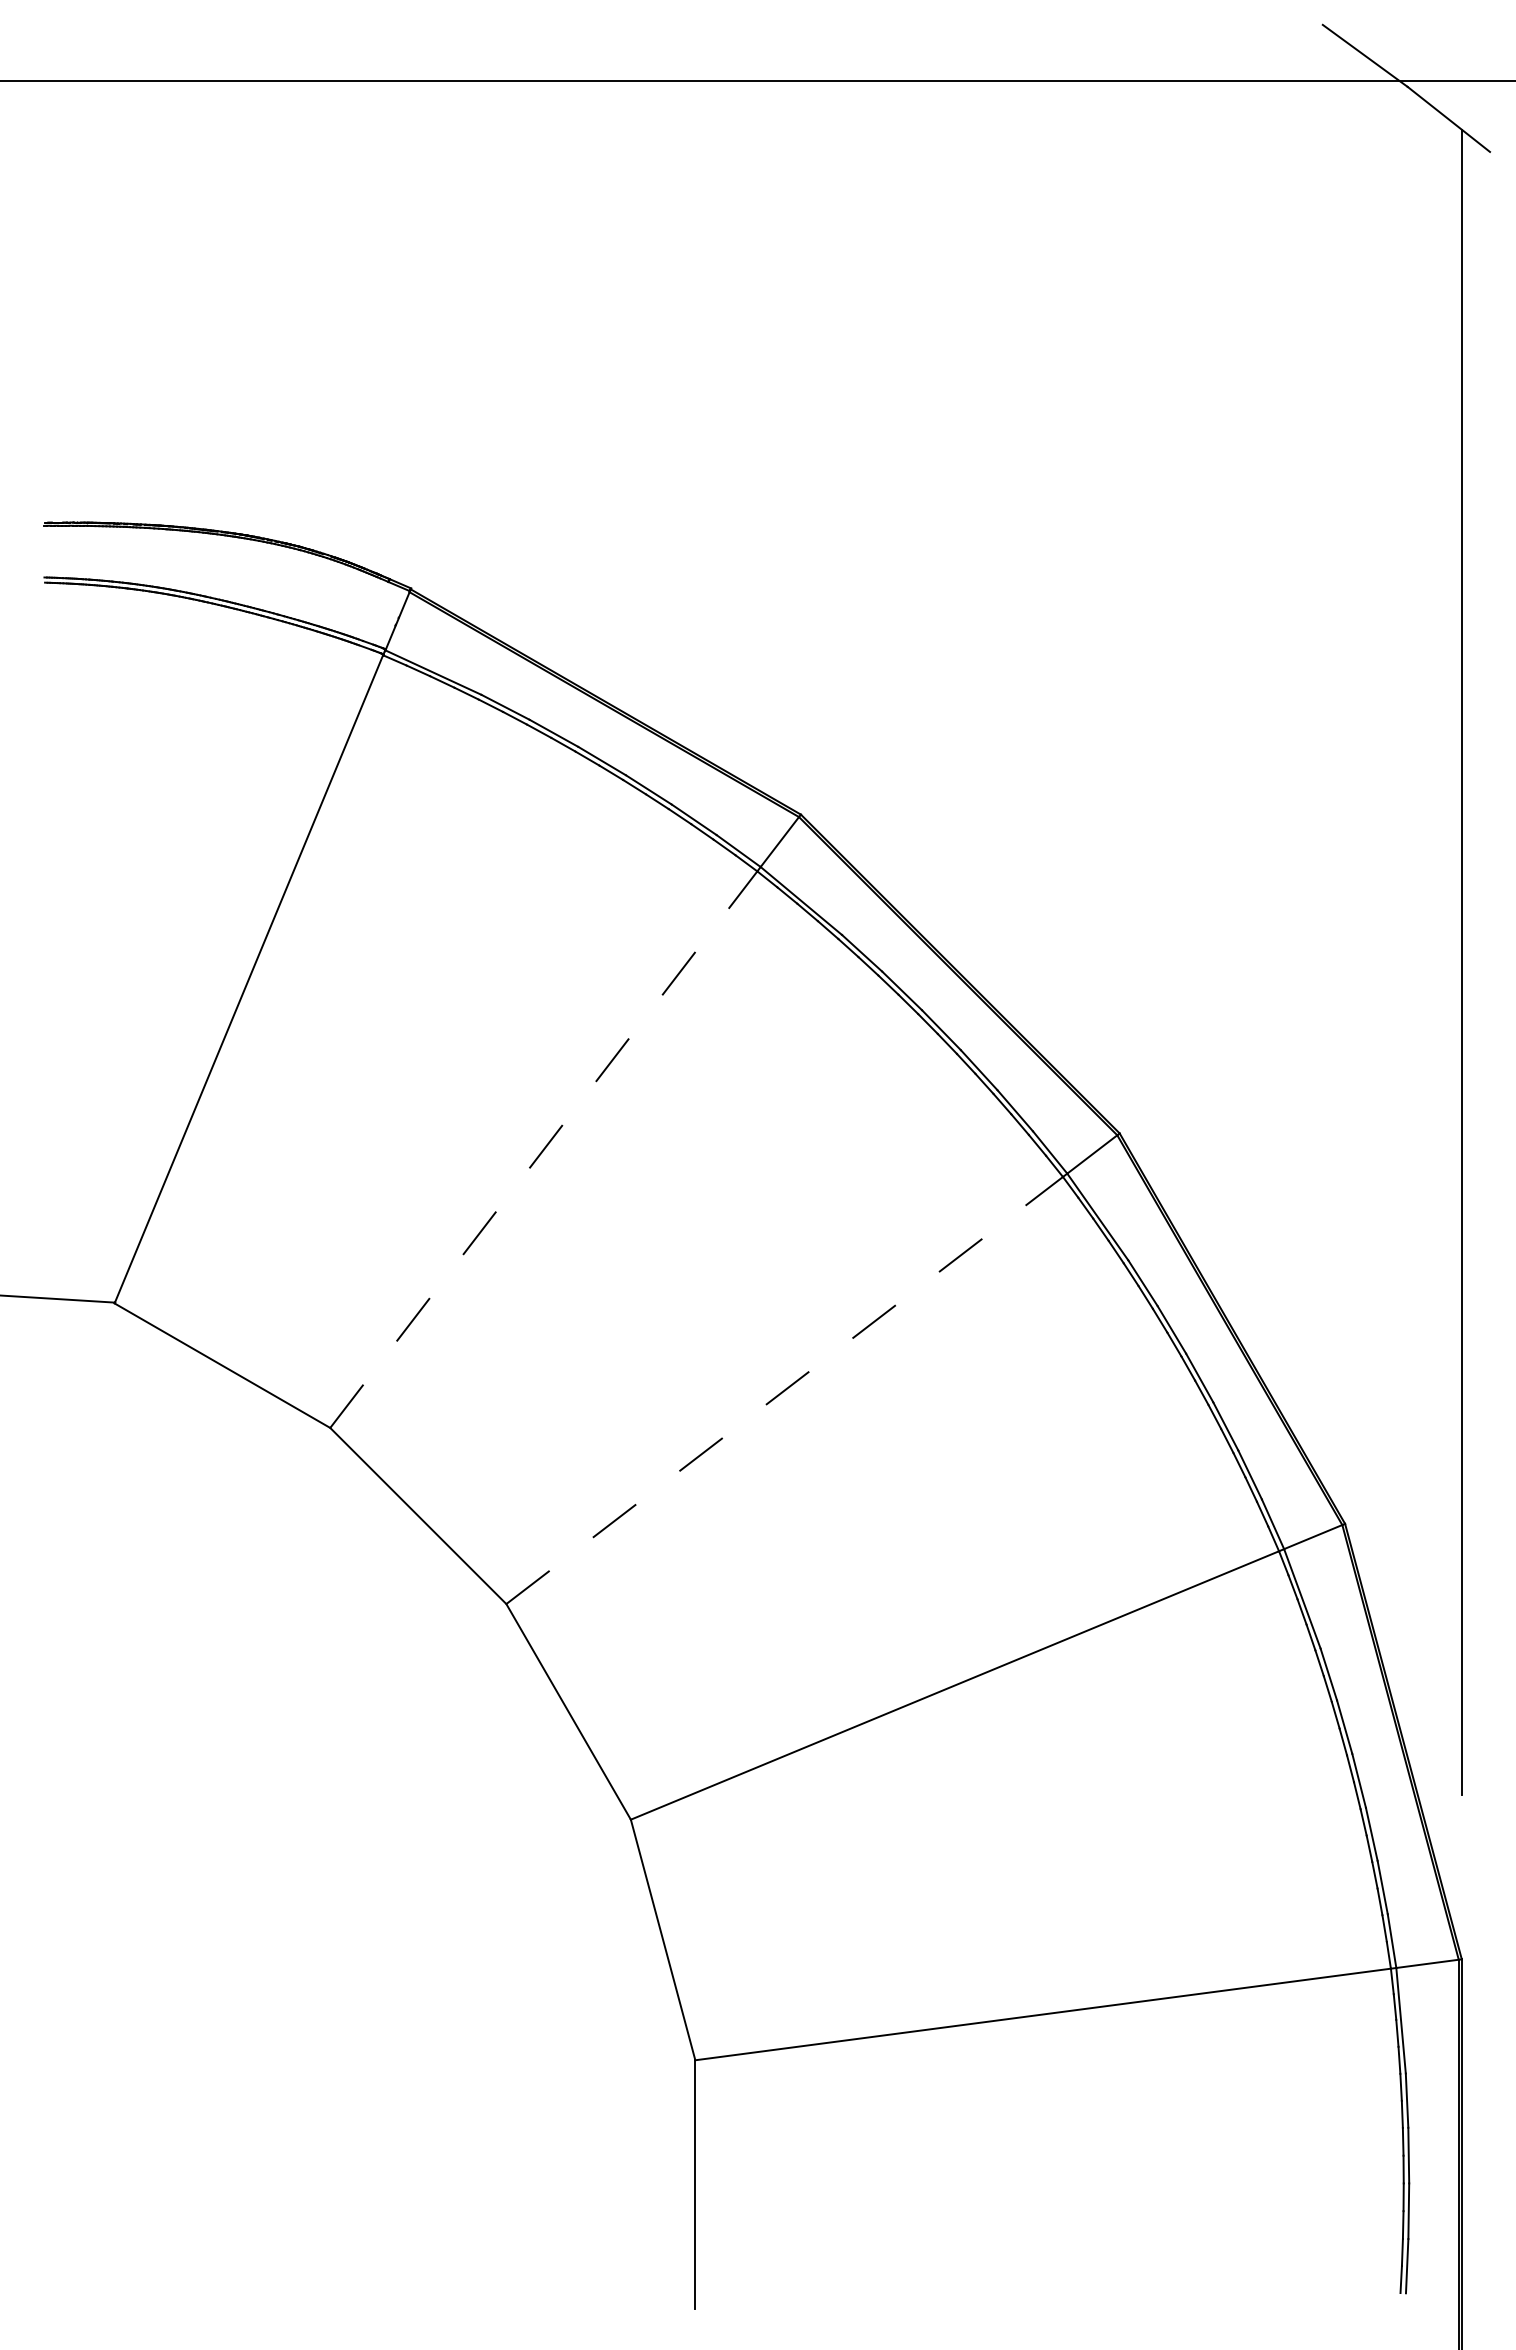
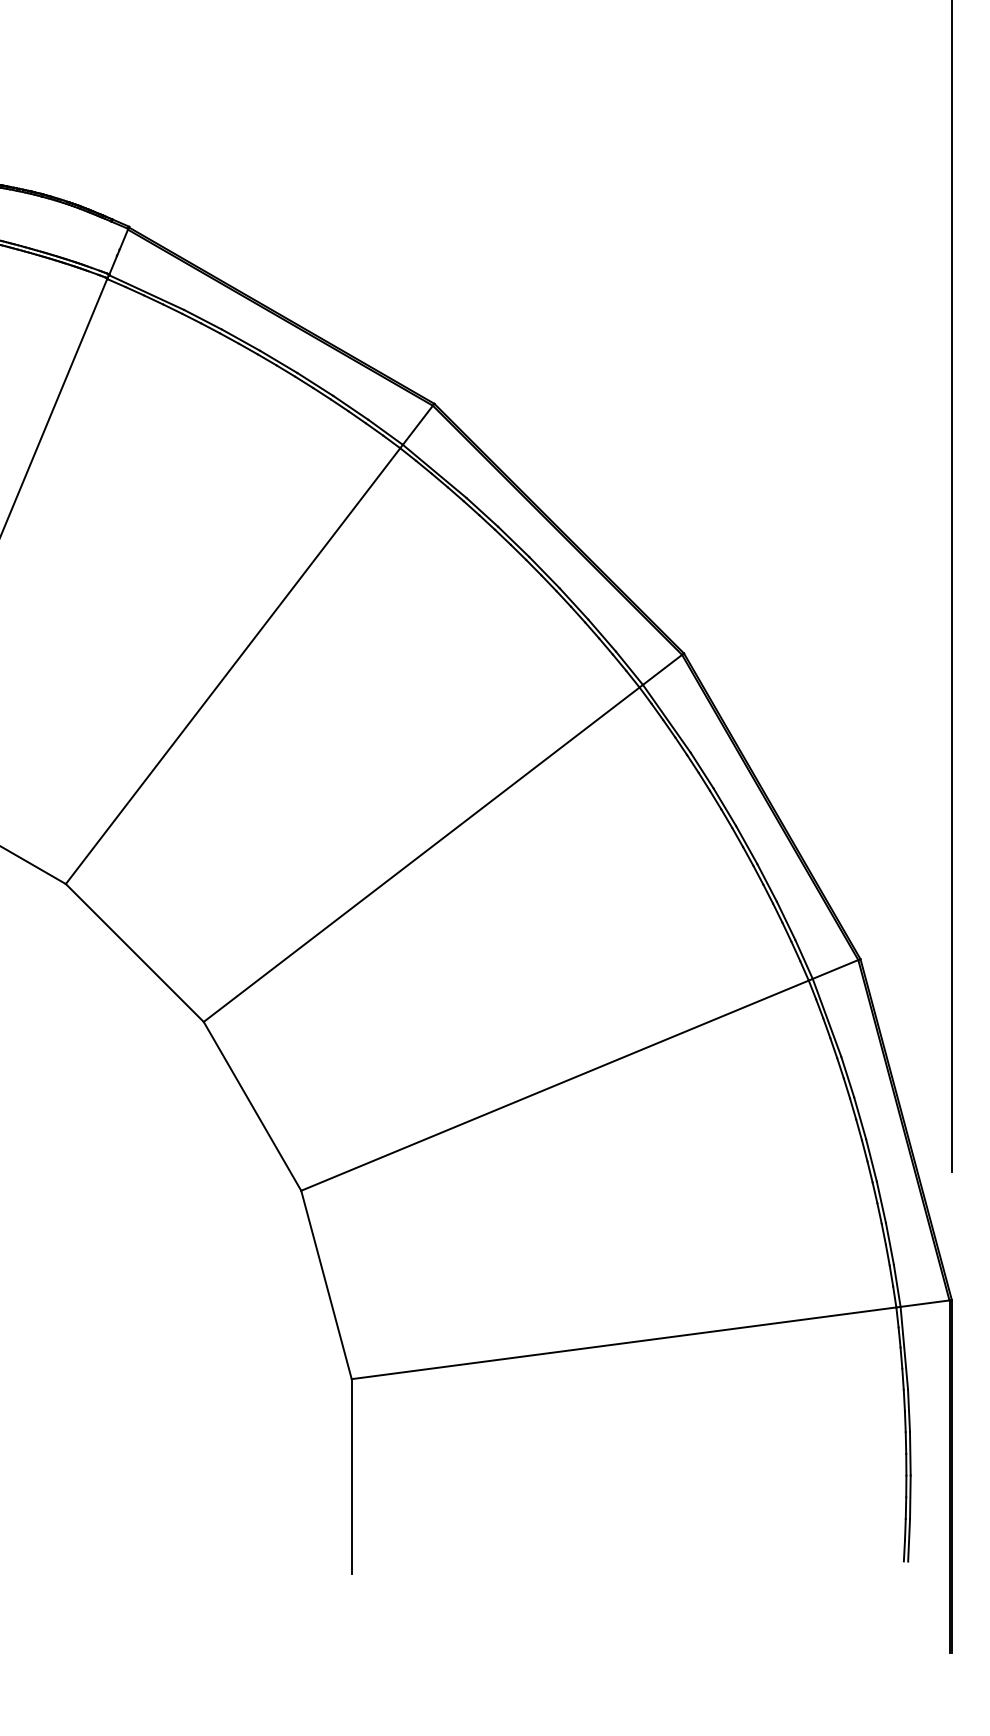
line: (543, 1149) -> (232, 666), dashed -> solid
line: (784, 1390) -> (421, 854), dashed -> solid

